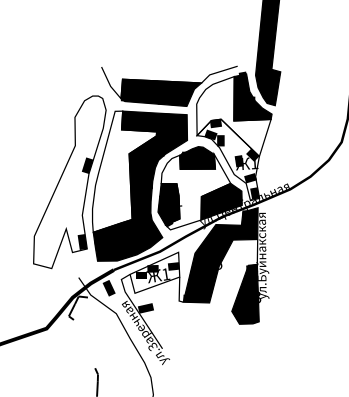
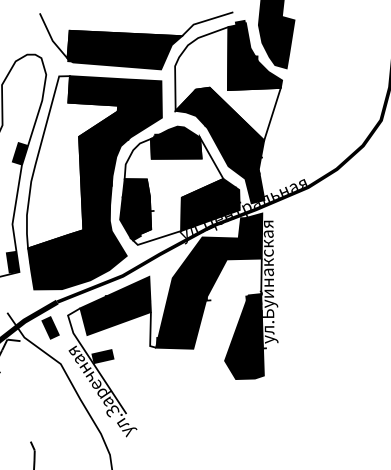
fill: (228, 159) -> (220, 144), added
text: (220, 266) -> (208, 297), 6 -> 1
fill: (154, 272) -> (115, 305), added
text: (260, 297) -> (265, 341), 3 -> 1

